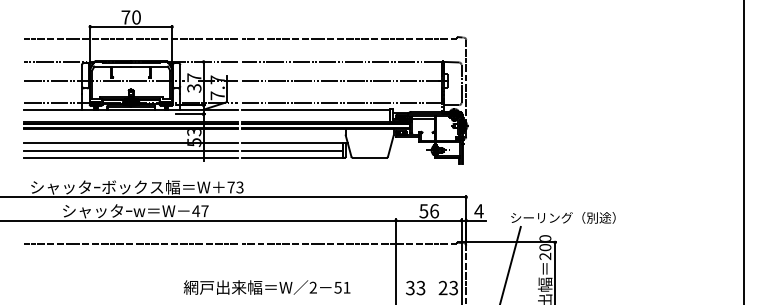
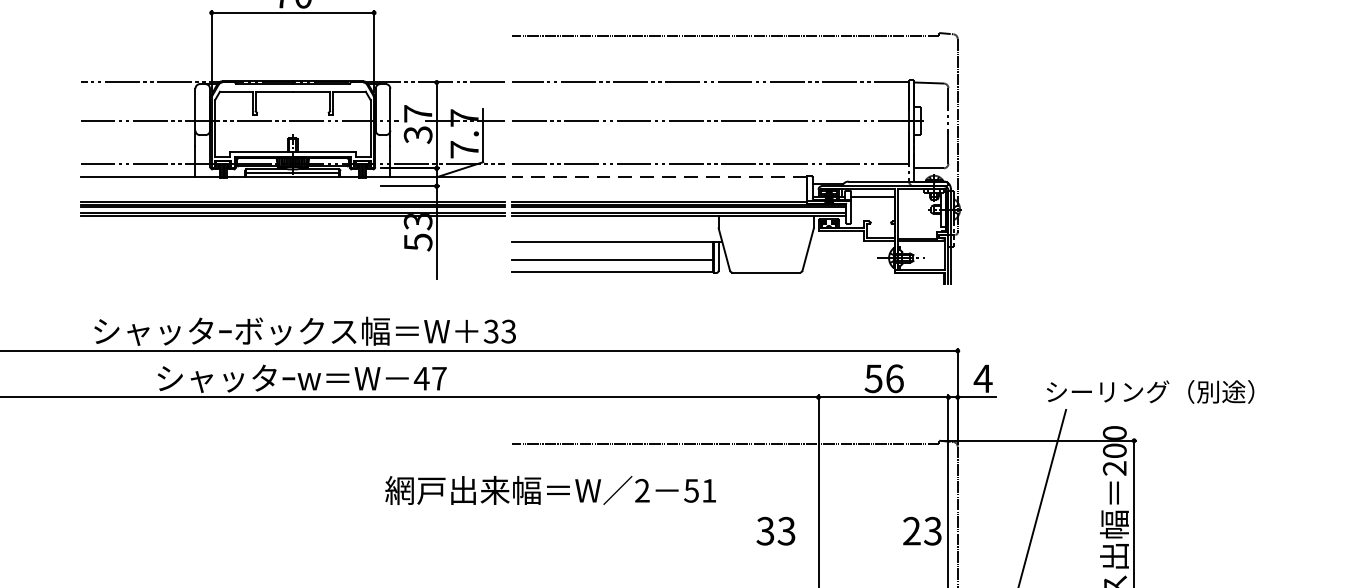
line: (131, 38) -> (293, 35), removed
line: (315, 109) -> (658, 176), solid -> dashed
line: (131, 142) -> (293, 242), removed
line: (131, 151) -> (293, 260), removed
line: (131, 157) -> (293, 272), removed
text: (230, 187) -> (489, 331), 73 -> 33
line: (131, 244) -> (293, 444), removed
text: (266, 287) -> (549, 490), moved
text: (415, 287) -> (775, 530), moved

